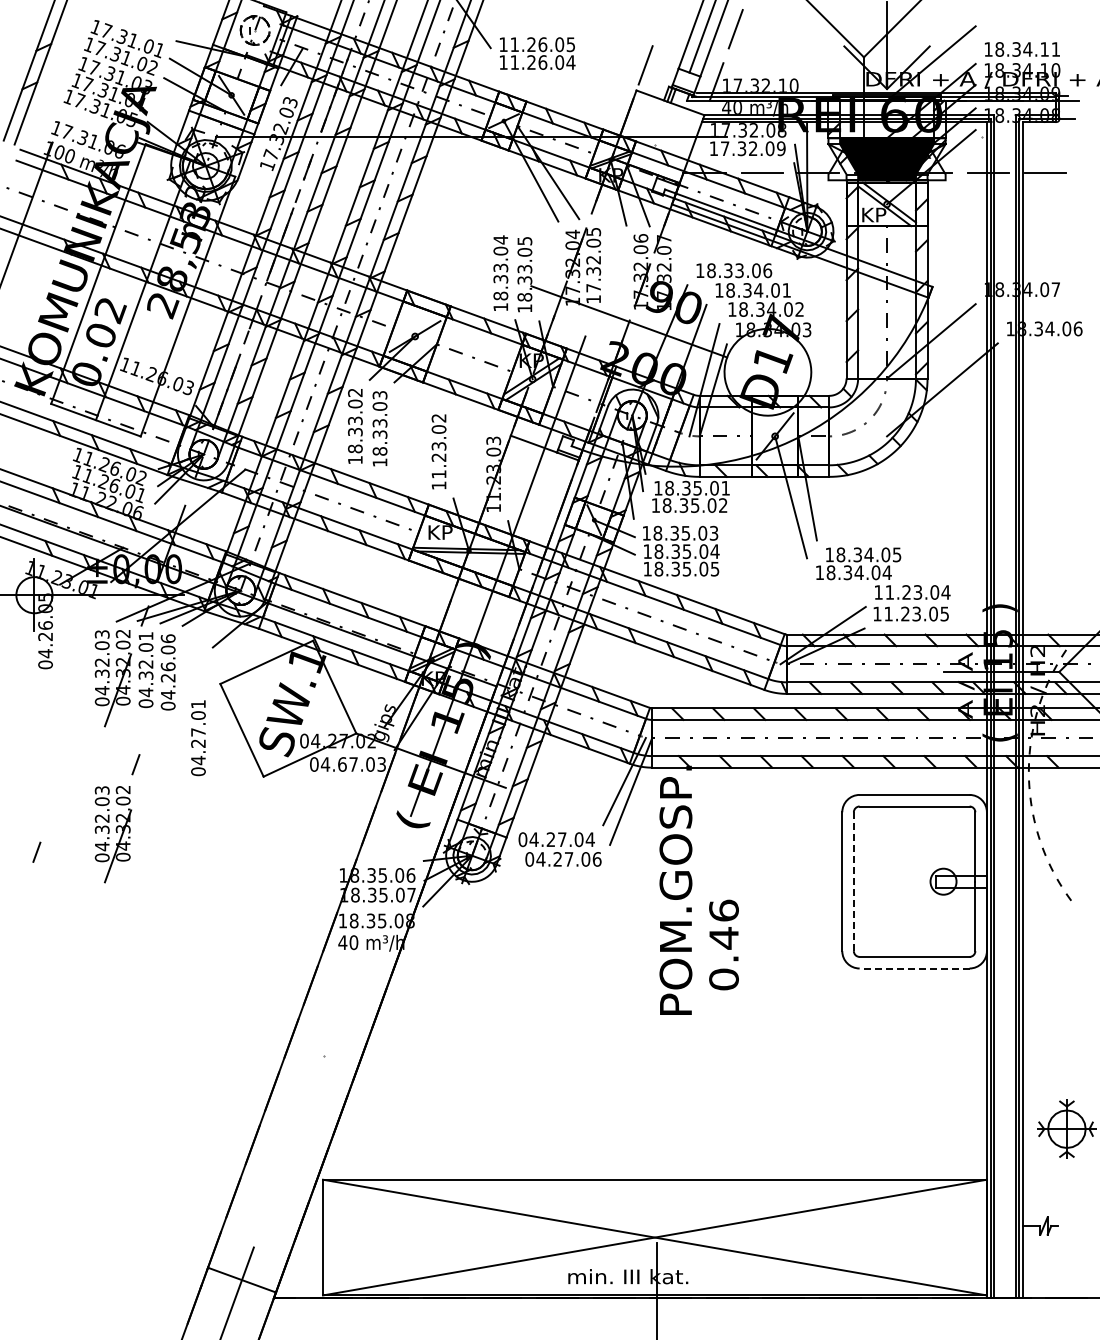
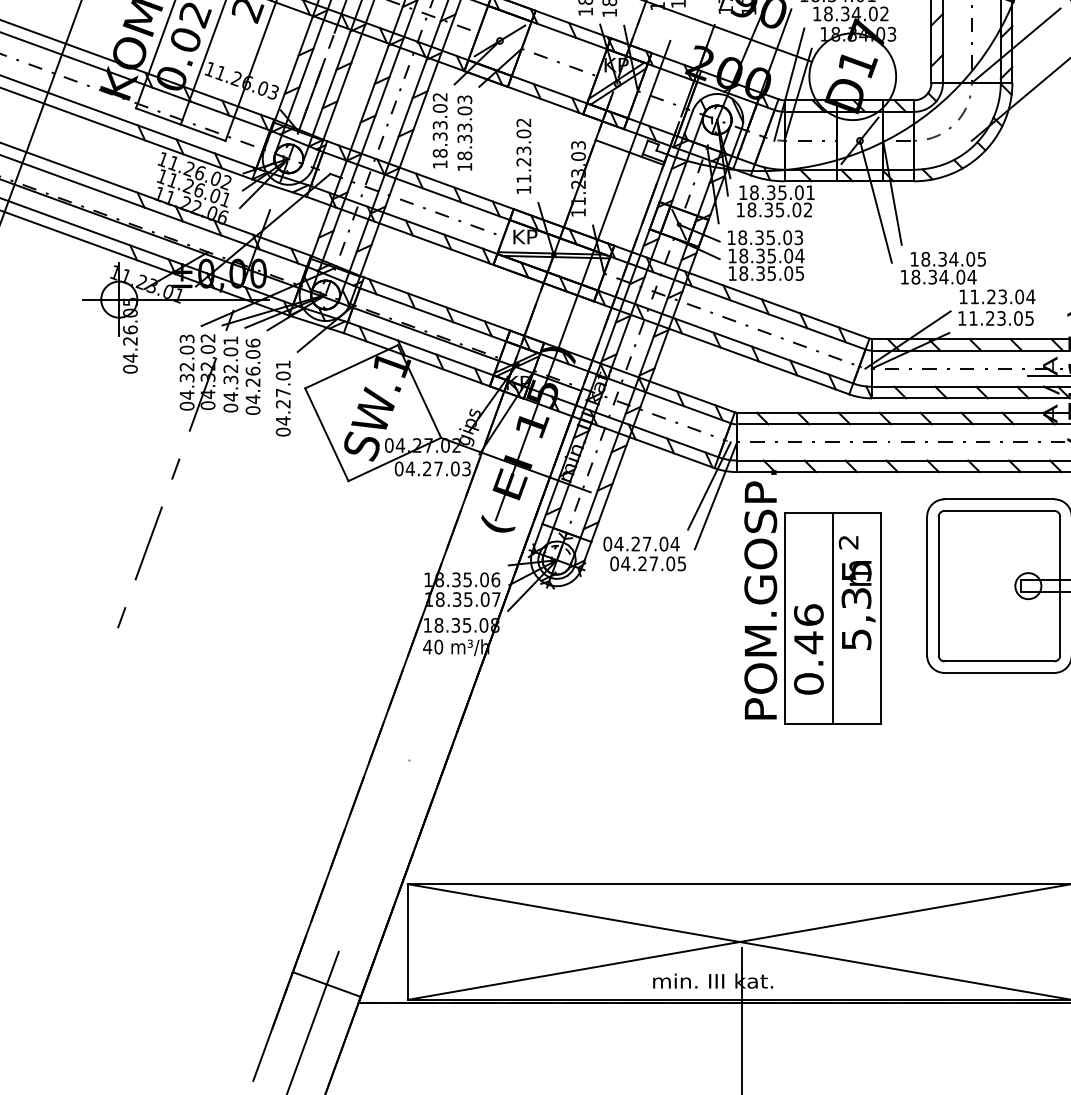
text: (198, 738) -> (283, 398), moved
line: (135, 764) -> (175, 468), moved
text: (342, 764) -> (427, 468), 04.67.03 -> 04.27.03
part: (113, 834) -> (198, 538), removed
line: (63, 838) -> (148, 542), added
line: (36, 851) -> (121, 616), moved
text: (596, 859) -> (681, 563), 04.27.06 -> 04.27.05
line: (853, 881) -> (938, 585), dashed -> solid
part: (748, 913) -> (833, 617), added
line: (914, 968) -> (999, 672), dashed -> solid

